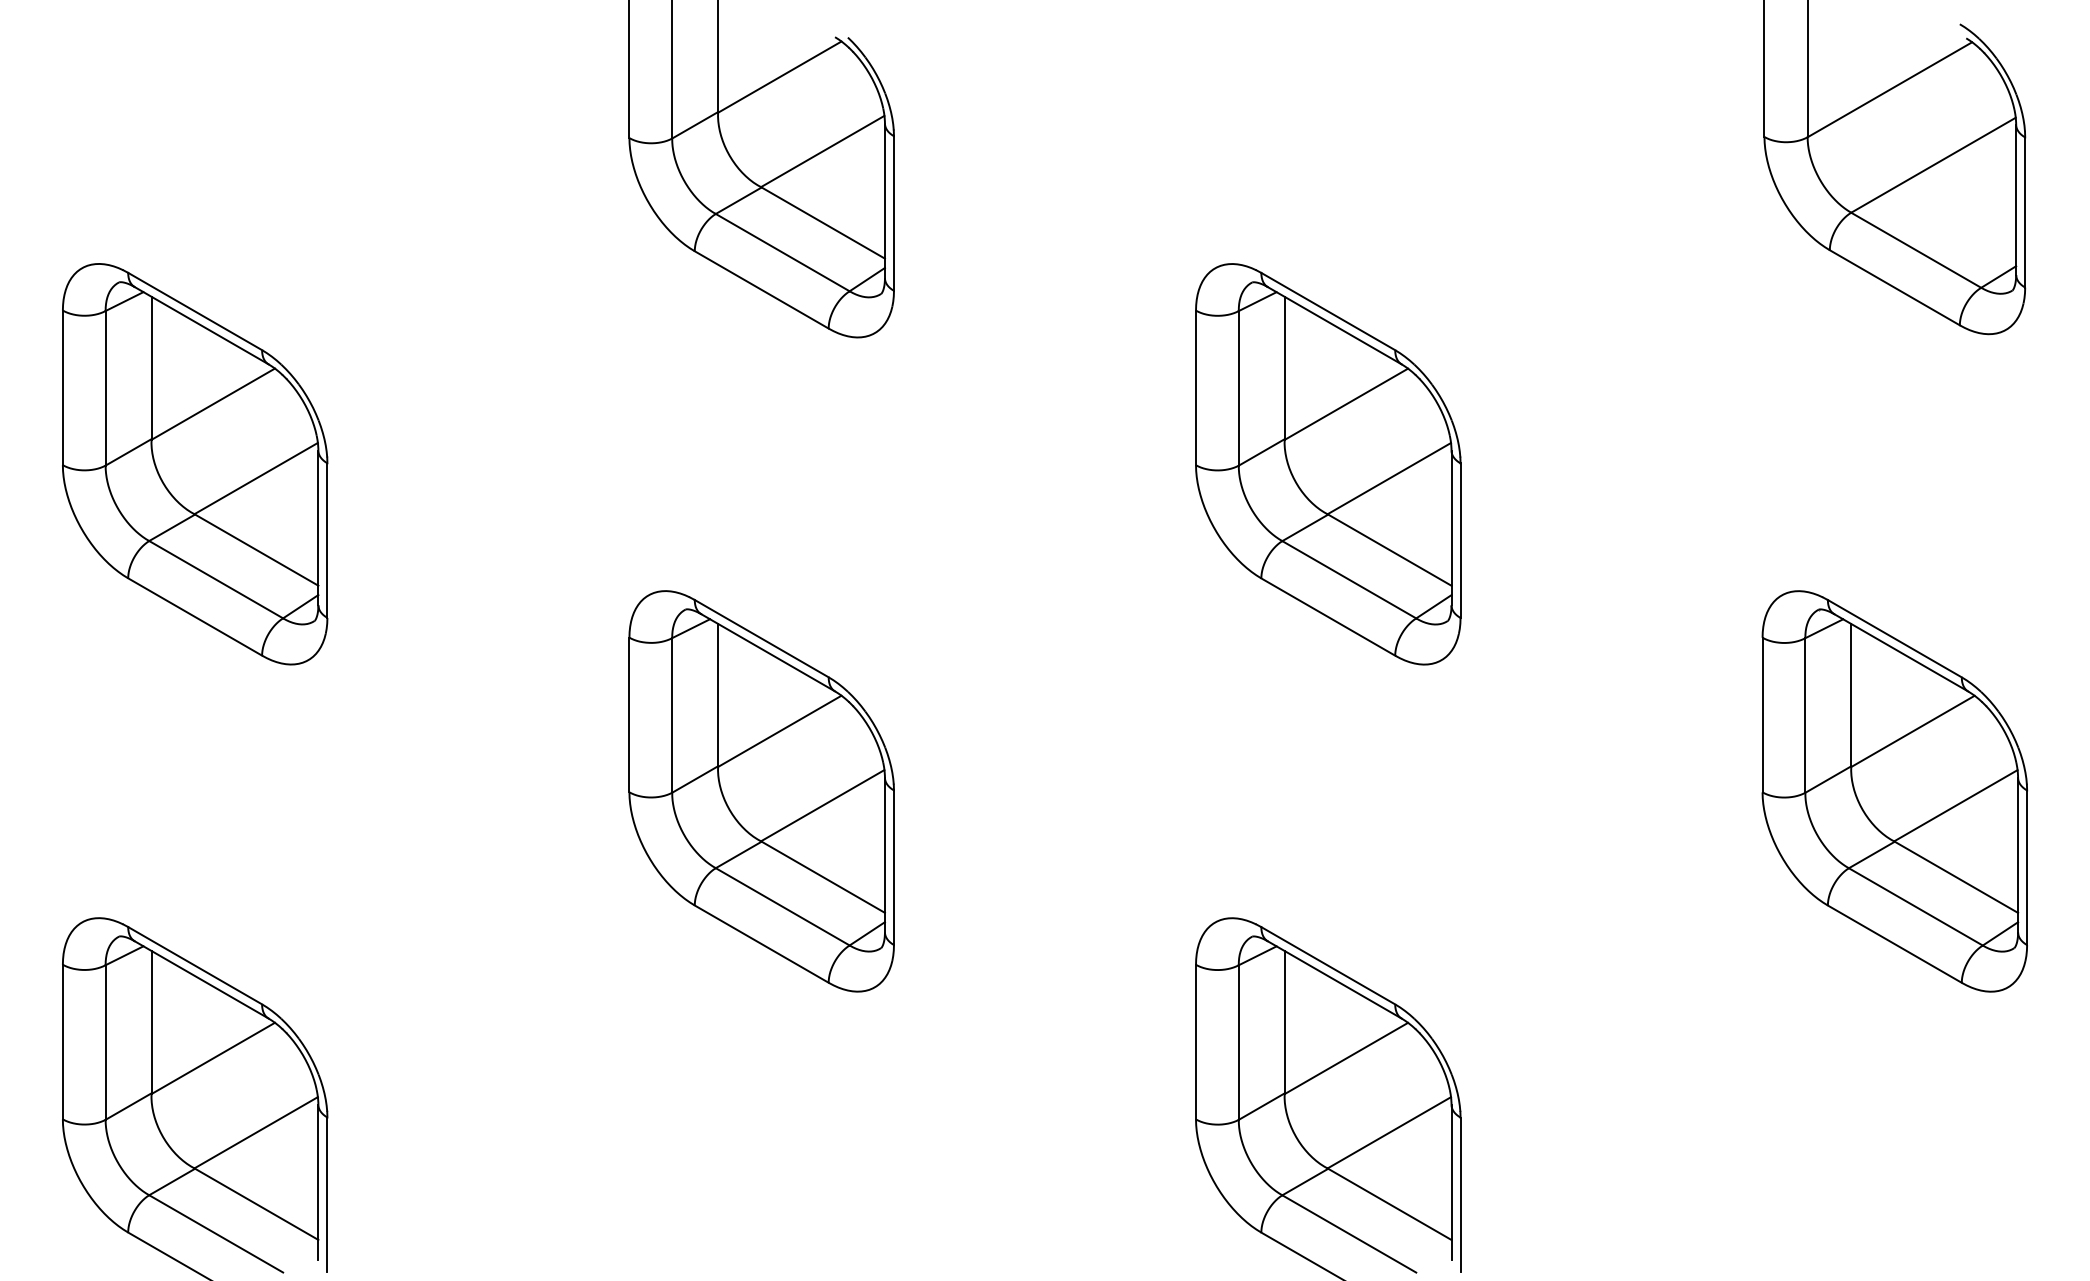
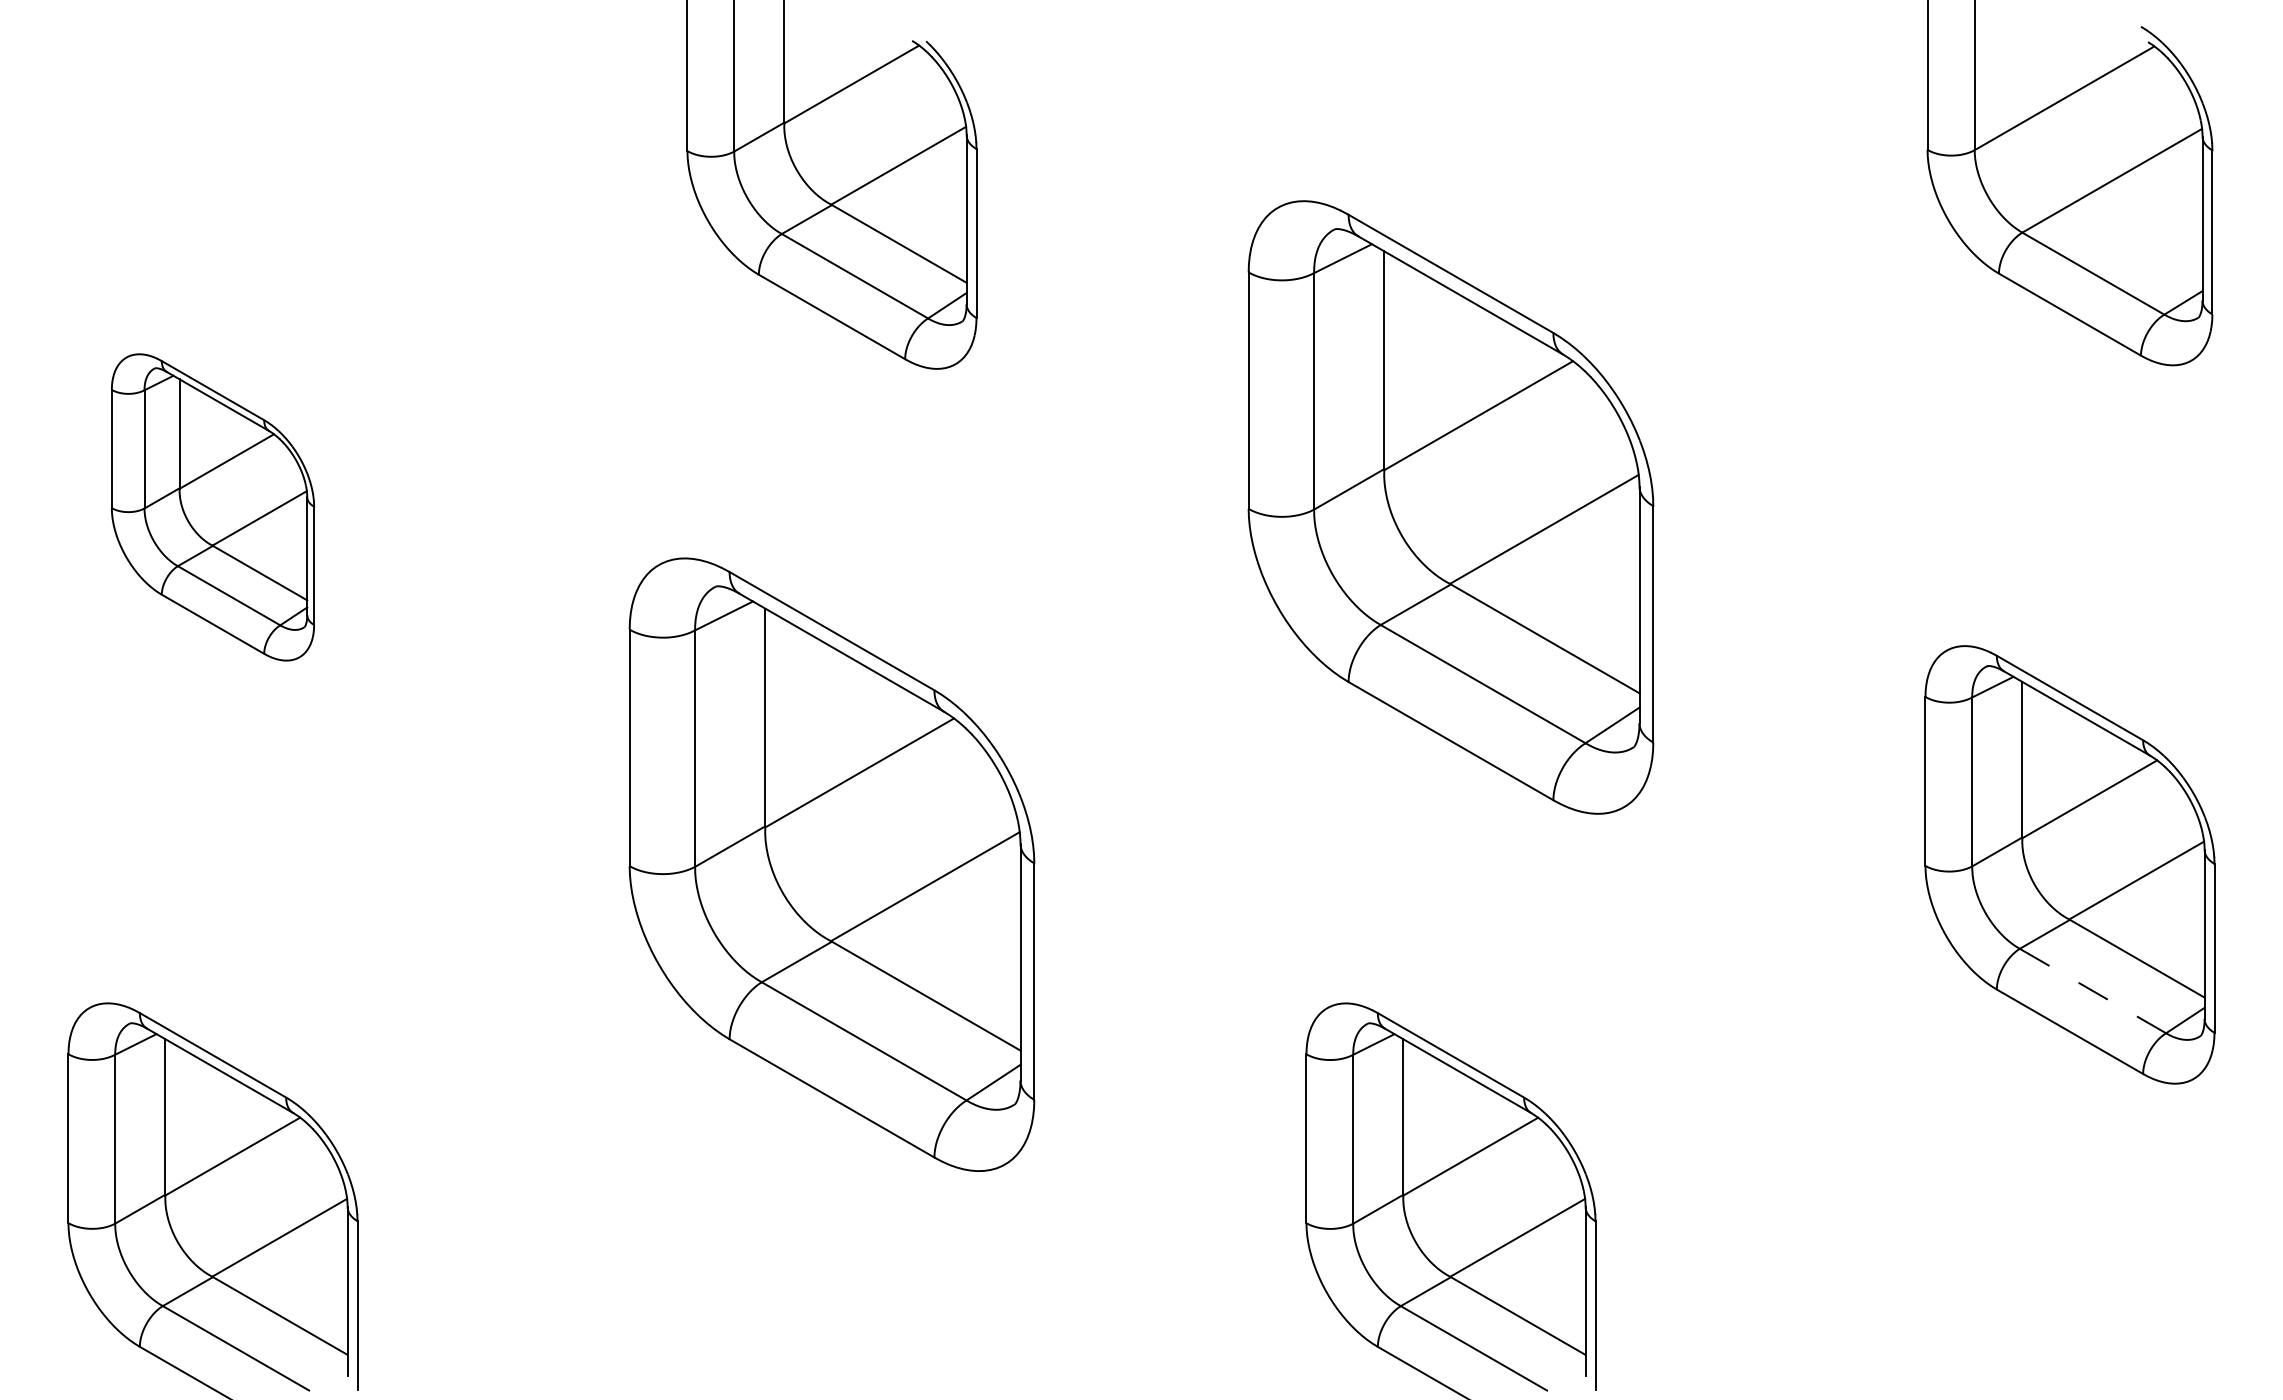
part: (194, 464) -> (212, 507), size x0.7
part: (1327, 464) -> (1450, 507), size x1.4
part: (761, 791) -> (831, 864), size x1.4
line: (1915, 906) -> (2092, 990), solid -> dashed

